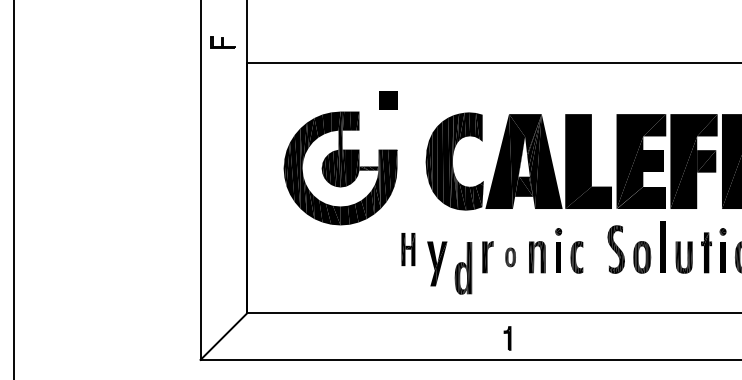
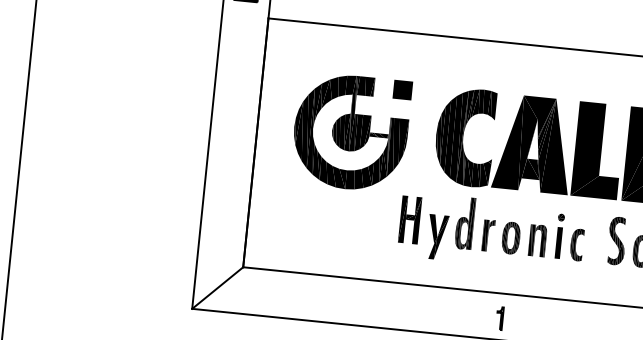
part: (388, 100) -> (403, 90), moved
part: (408, 249) -> (410, 219), size x1.43
part: (510, 257) -> (510, 238), size x1.67
part: (463, 268) -> (465, 223), moved

